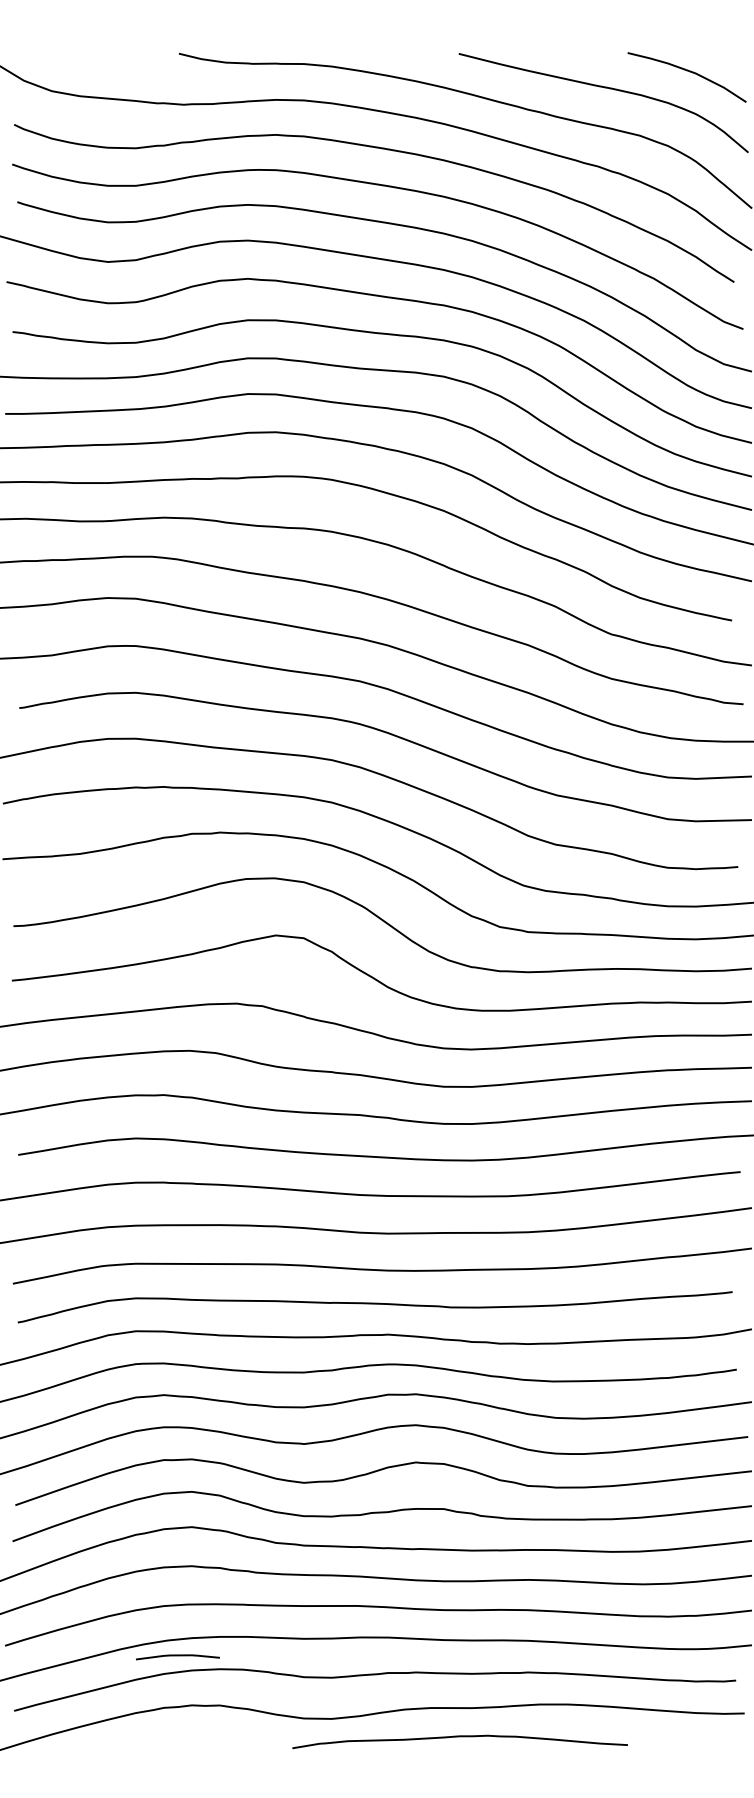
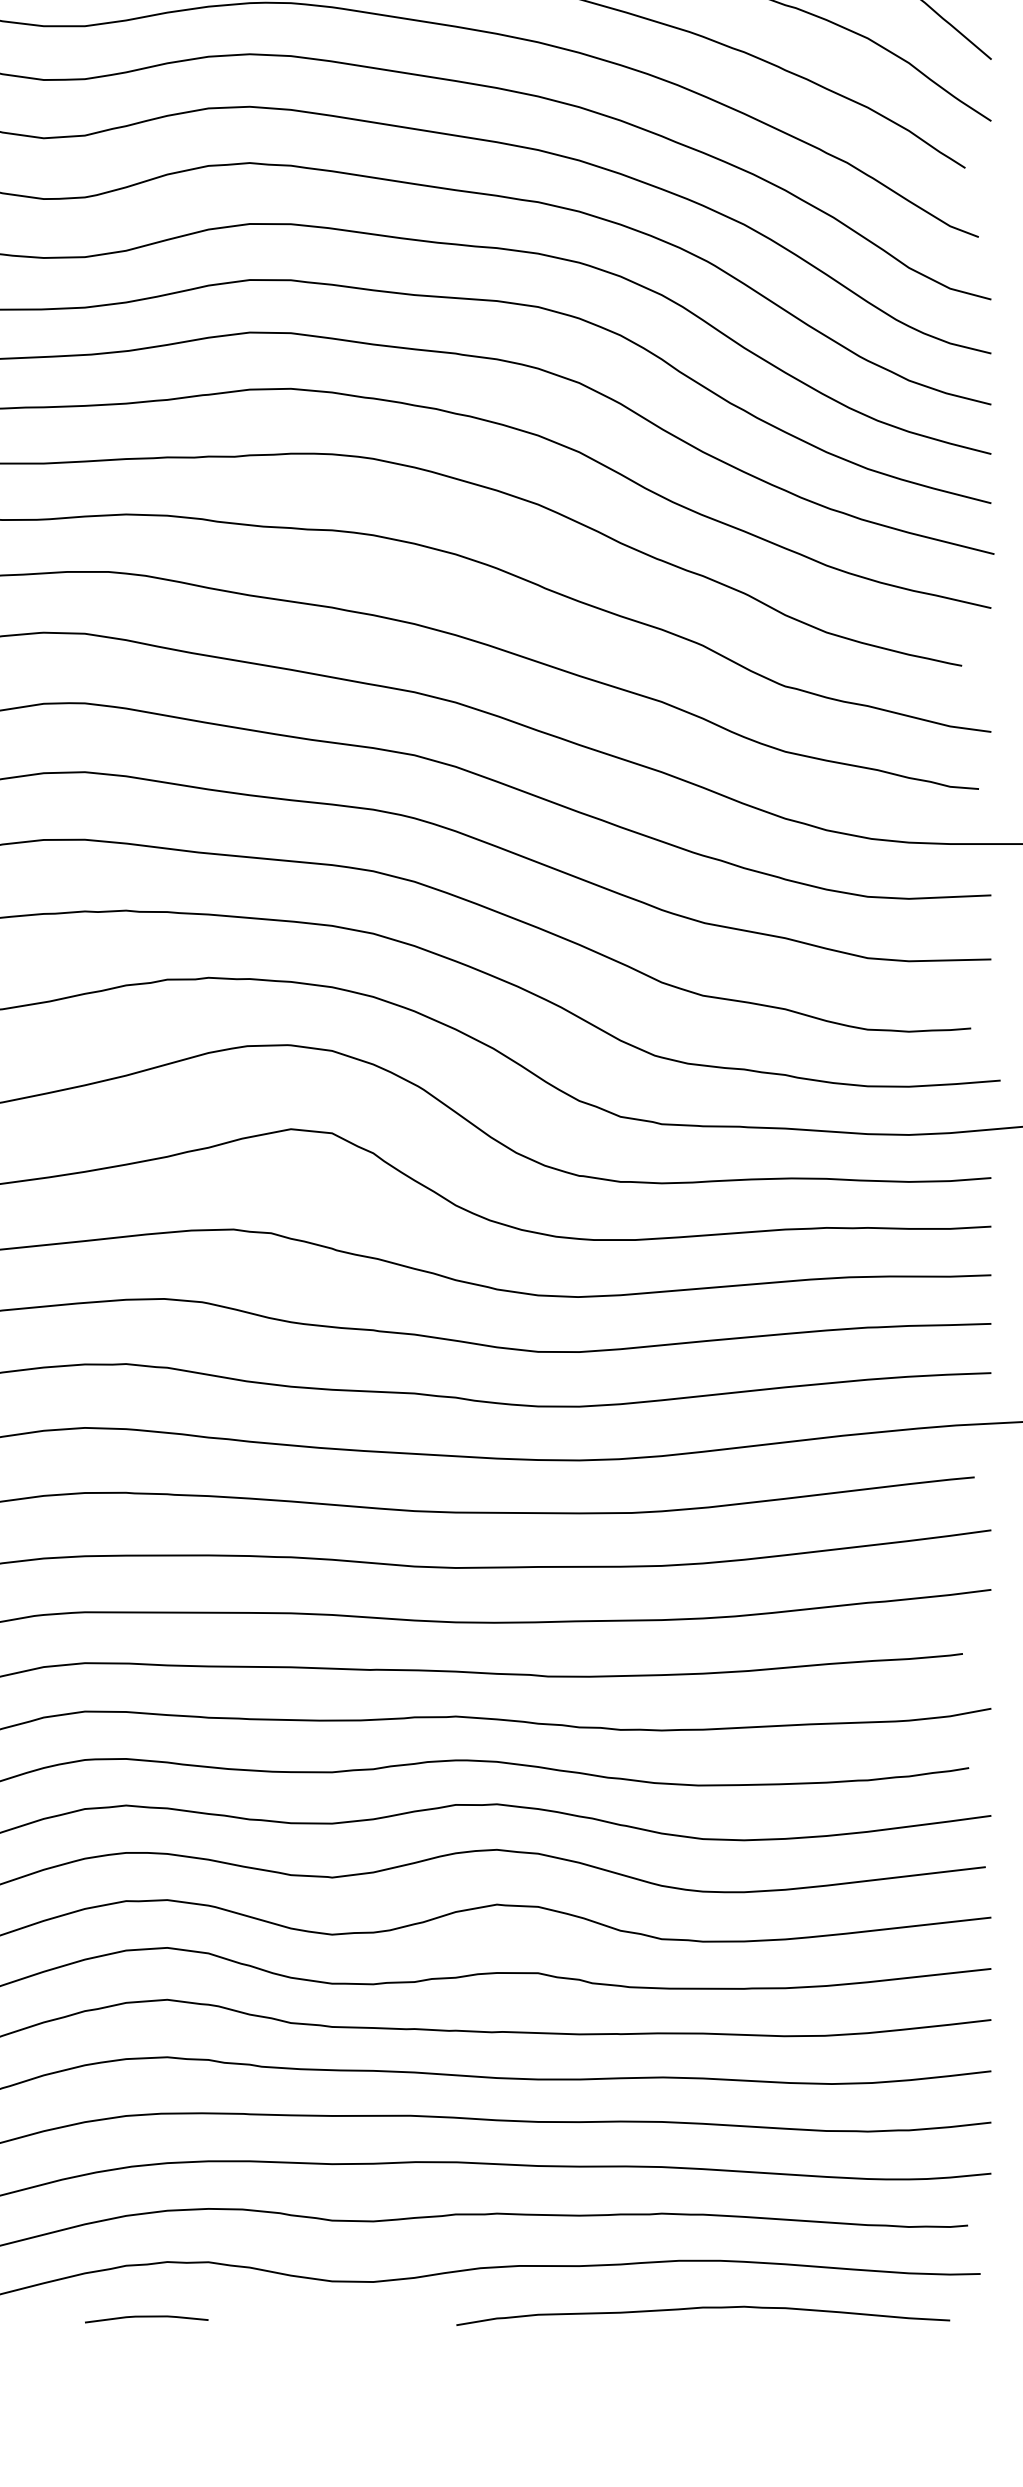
curve: (177, 1656) -> (146, 2318), moved
curve: (459, 1737) -> (702, 2309), moved

